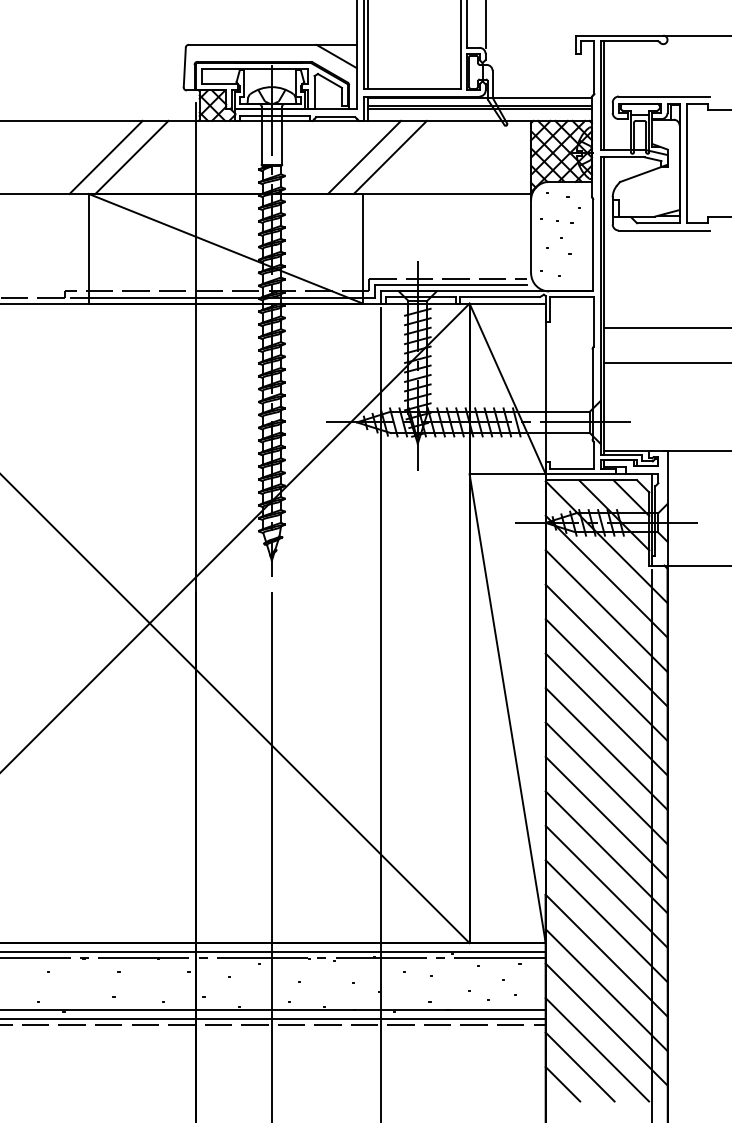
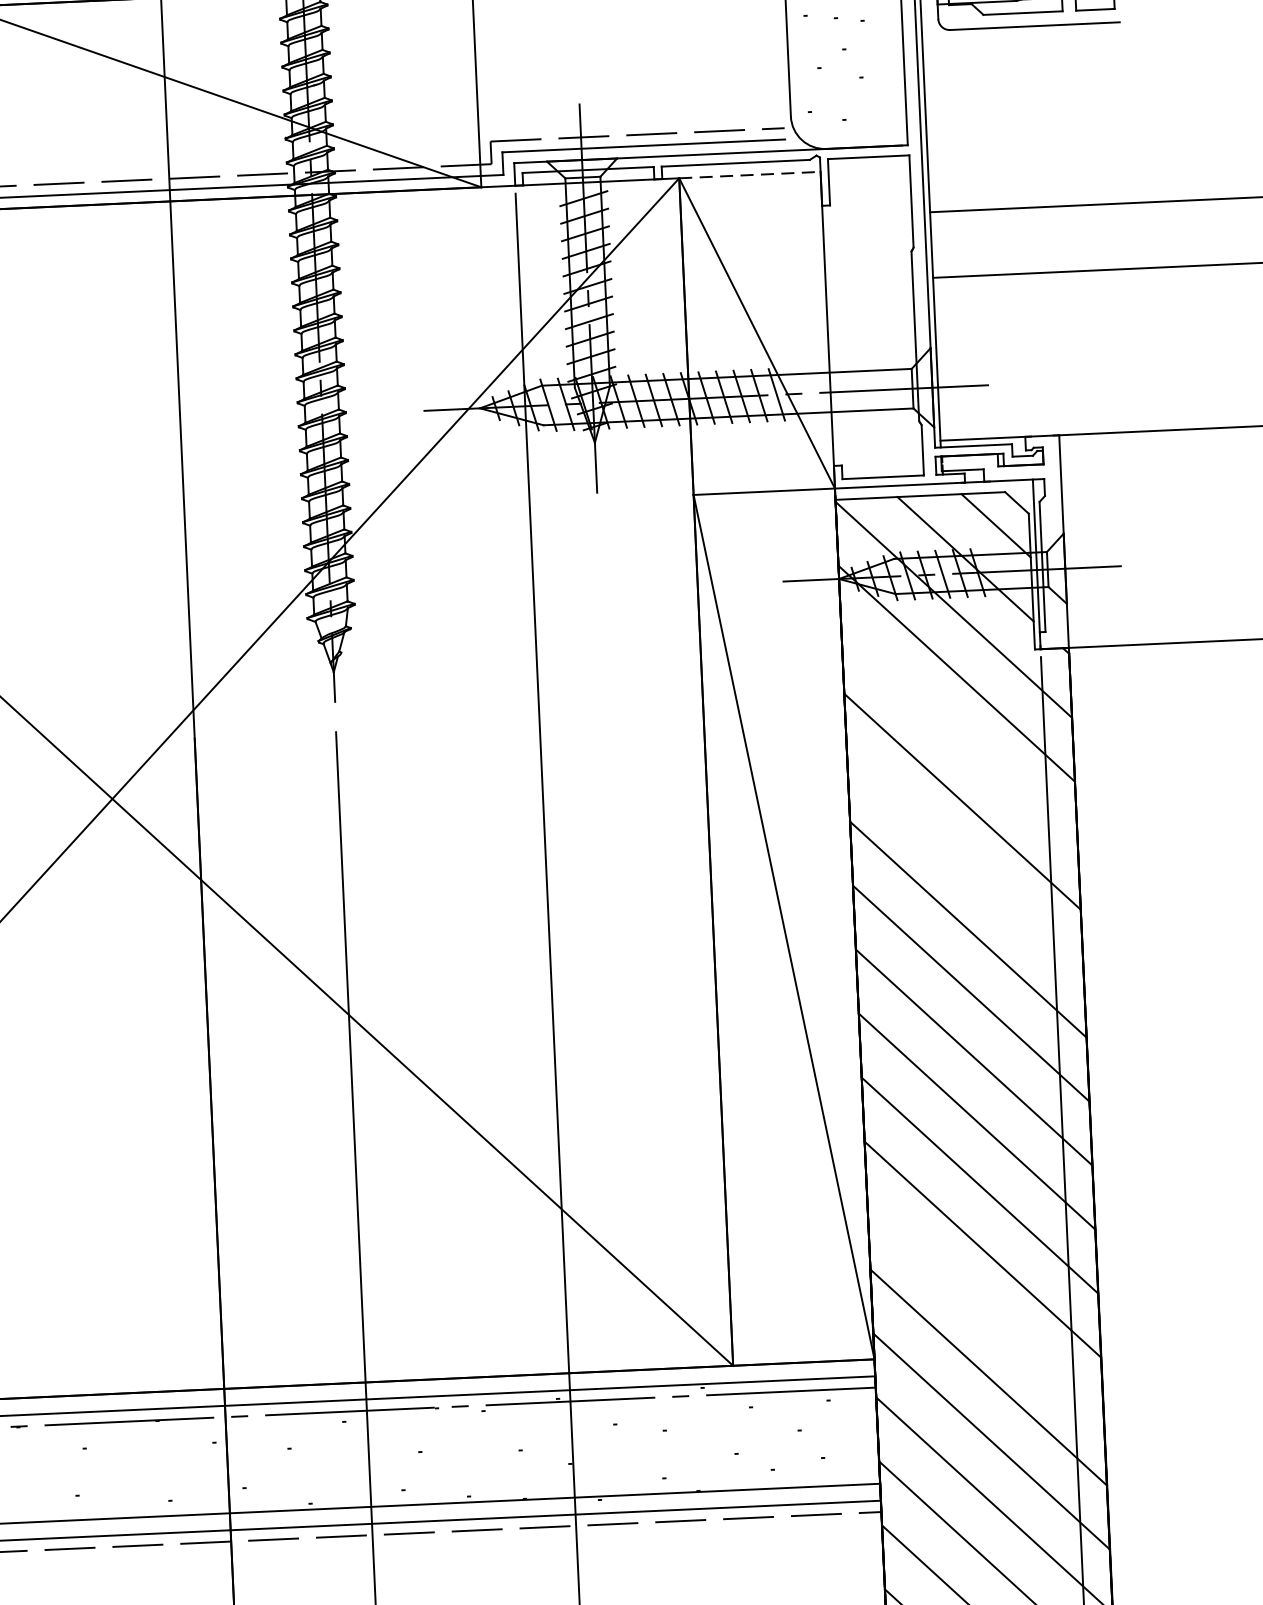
line: (508, 303) -> (751, 174), solid -> dashed
line: (606, 611) -> (959, 738), removed
line: (606, 679) -> (965, 864), removed
line: (606, 921) -> (985, 1314), removed

